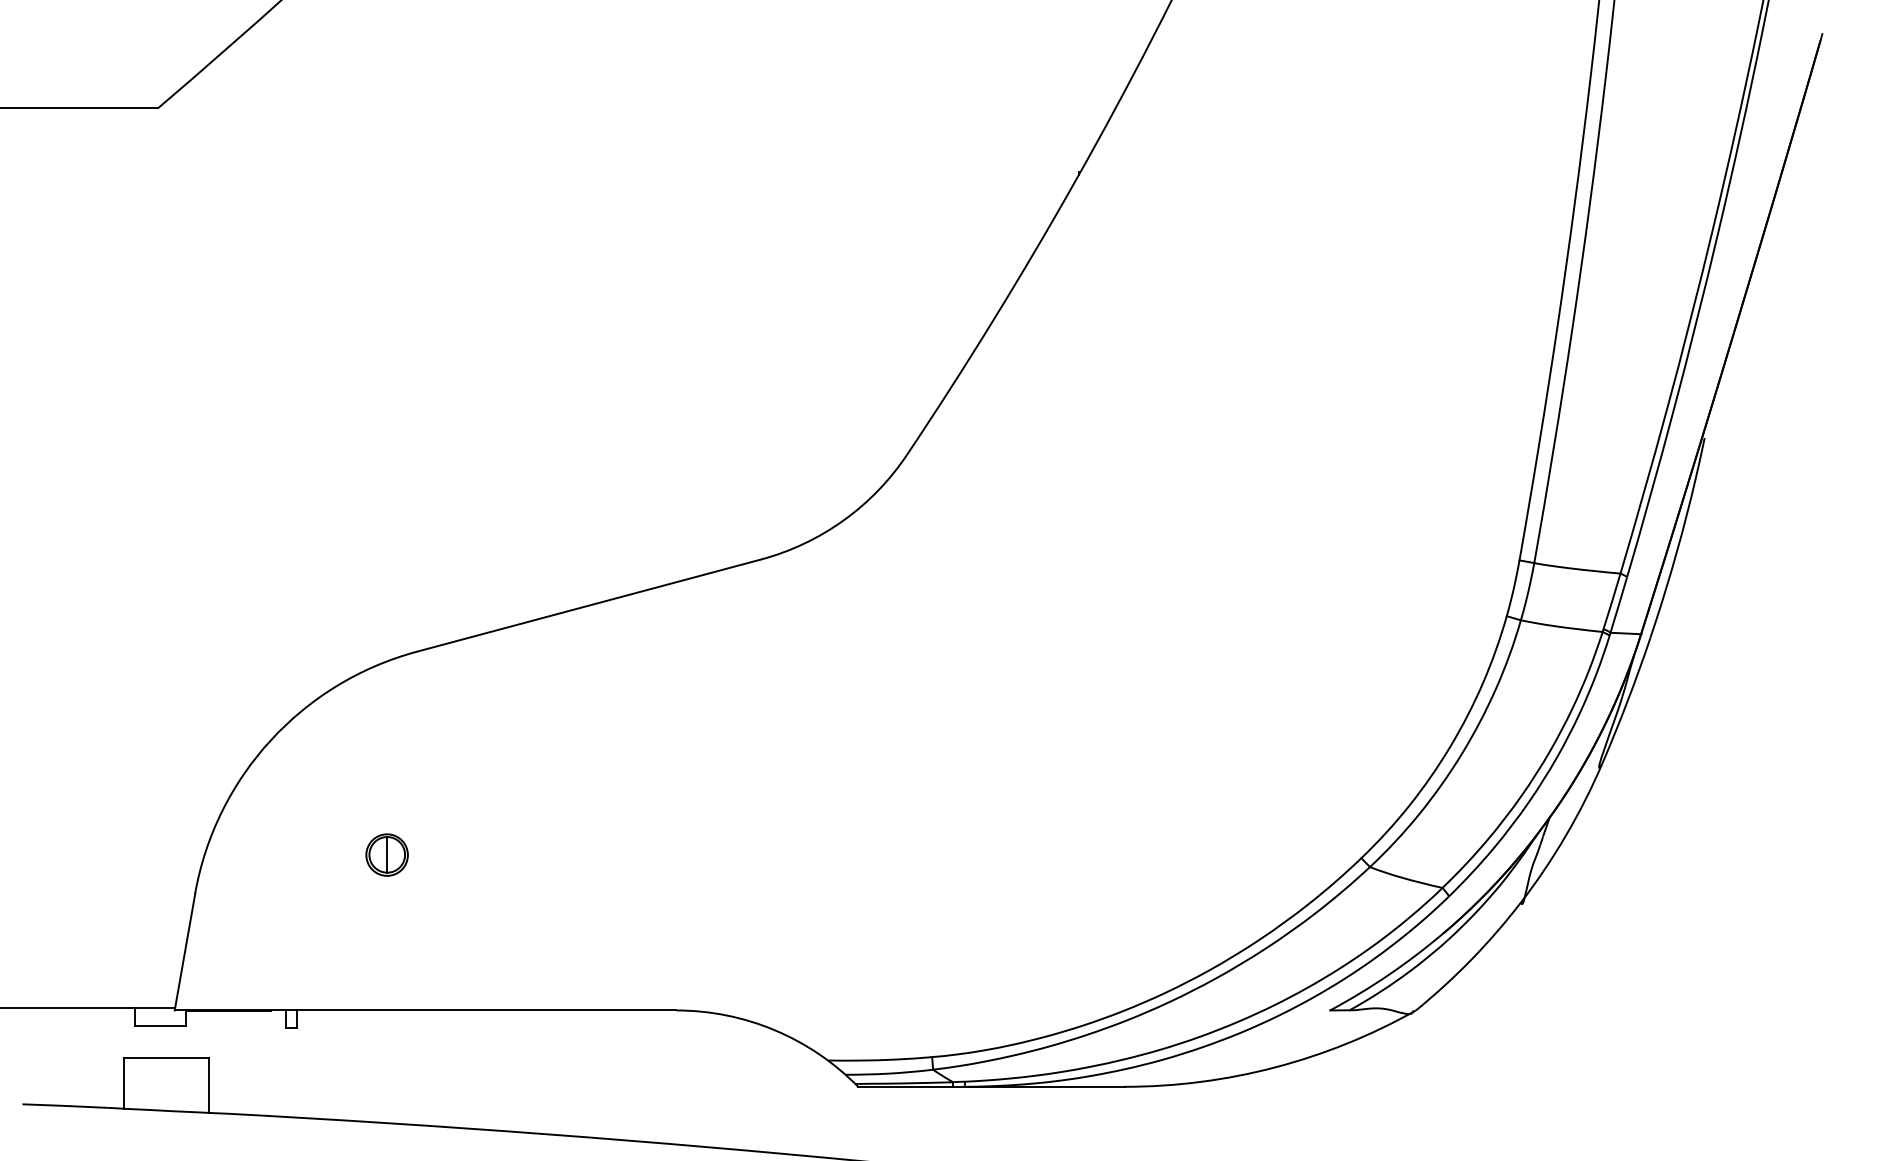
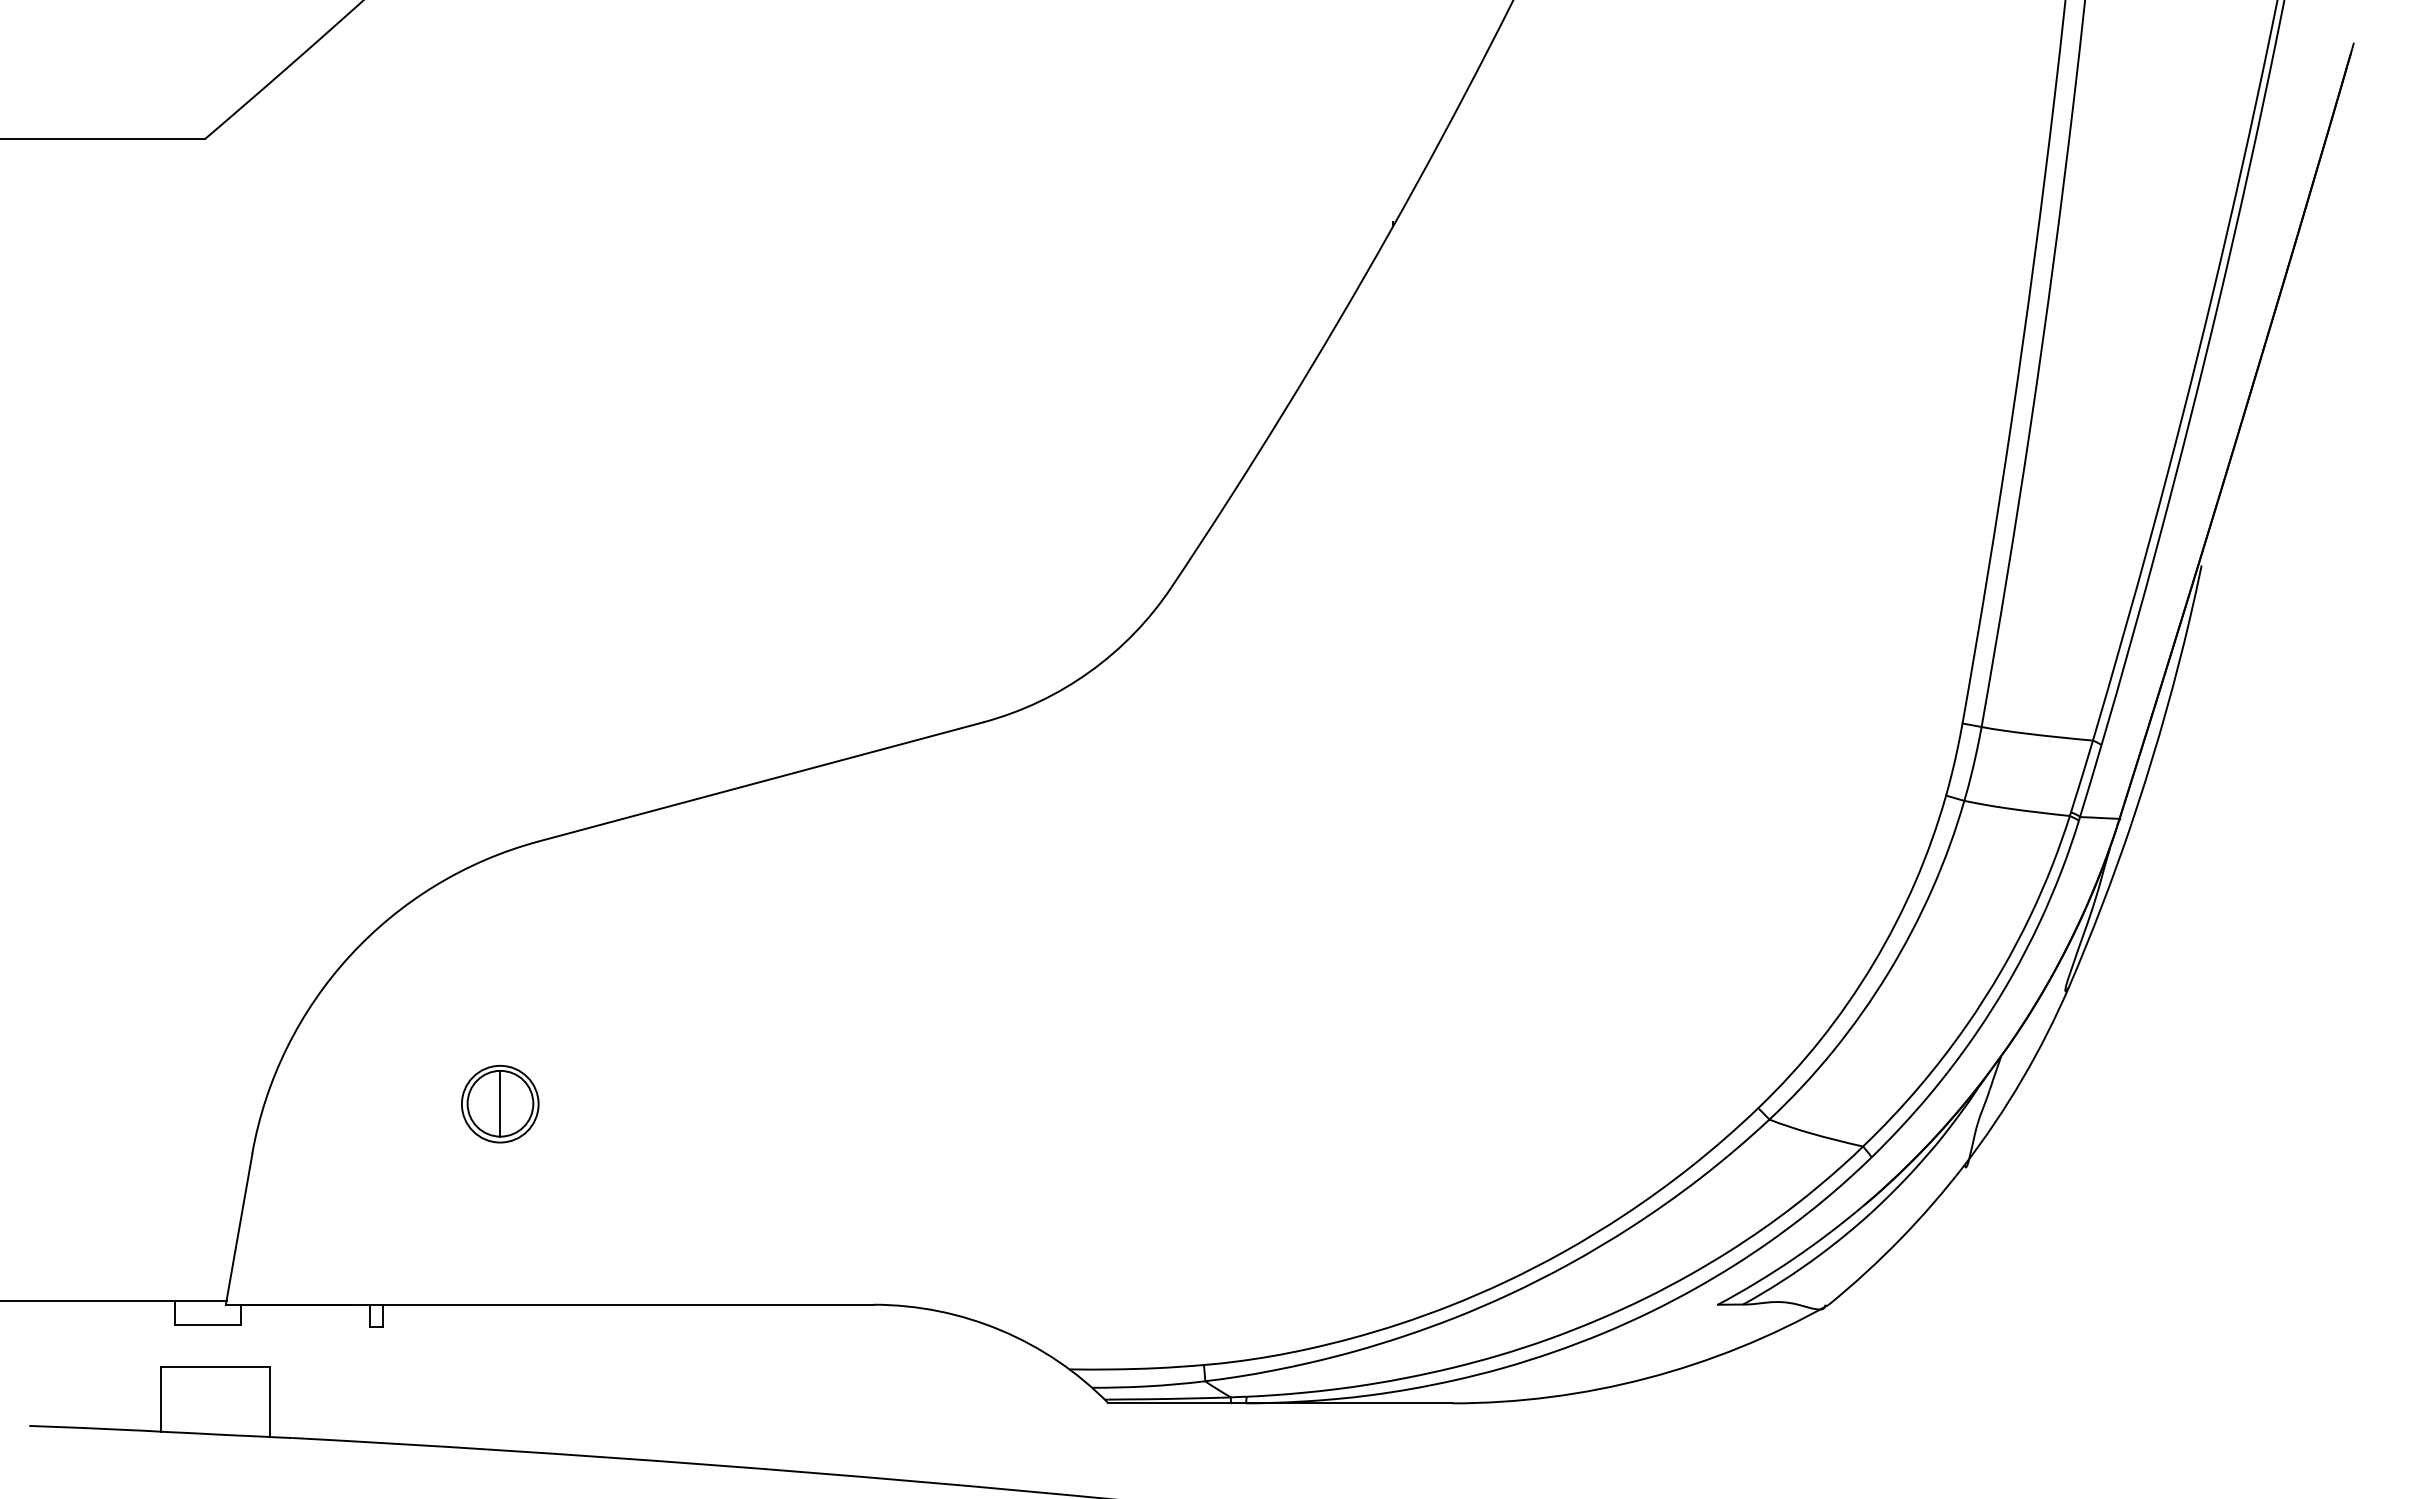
part: (386, 854) -> (499, 1103), size x1.43

